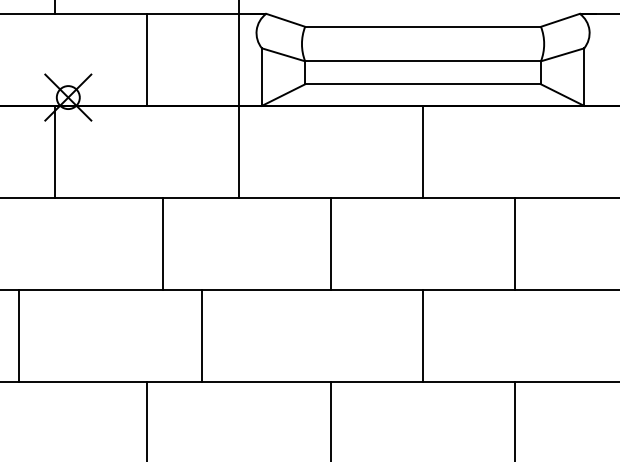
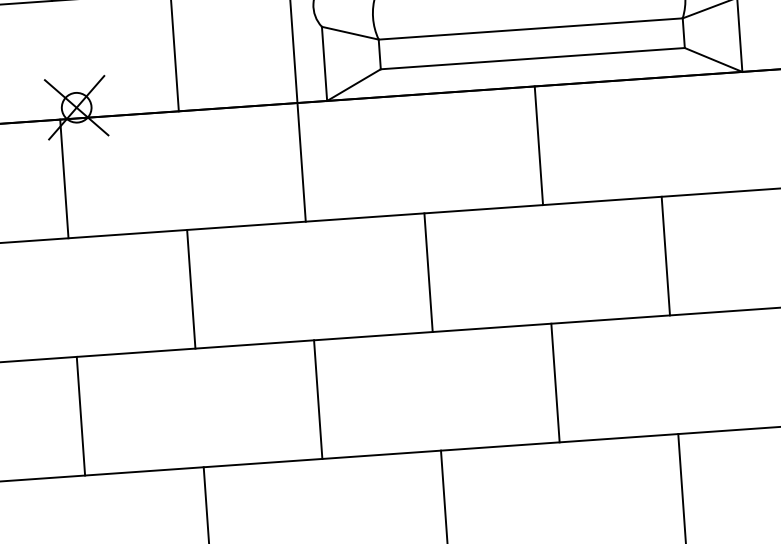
line: (162, 243) -> (190, 288), moved
line: (18, 335) -> (80, 415), moved
line: (202, 335) -> (318, 398), moved

